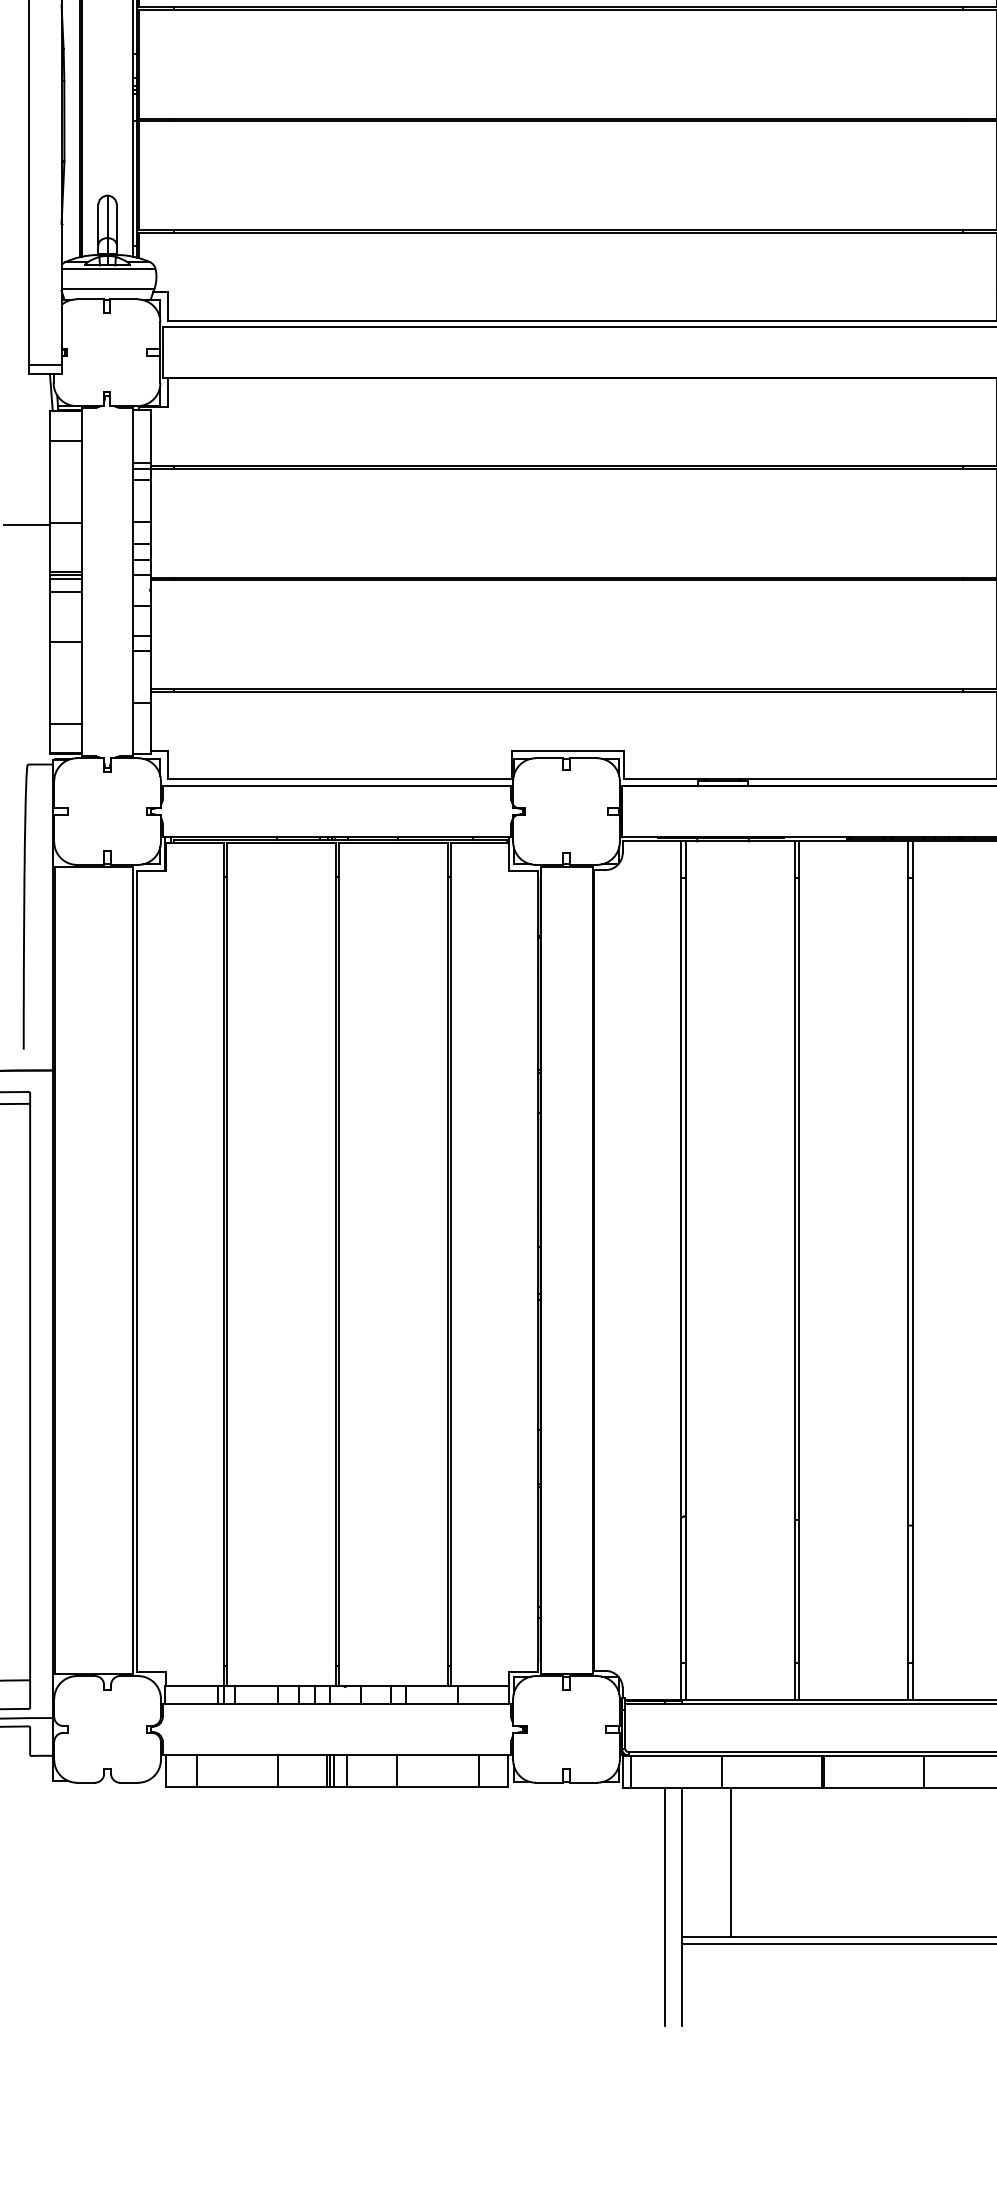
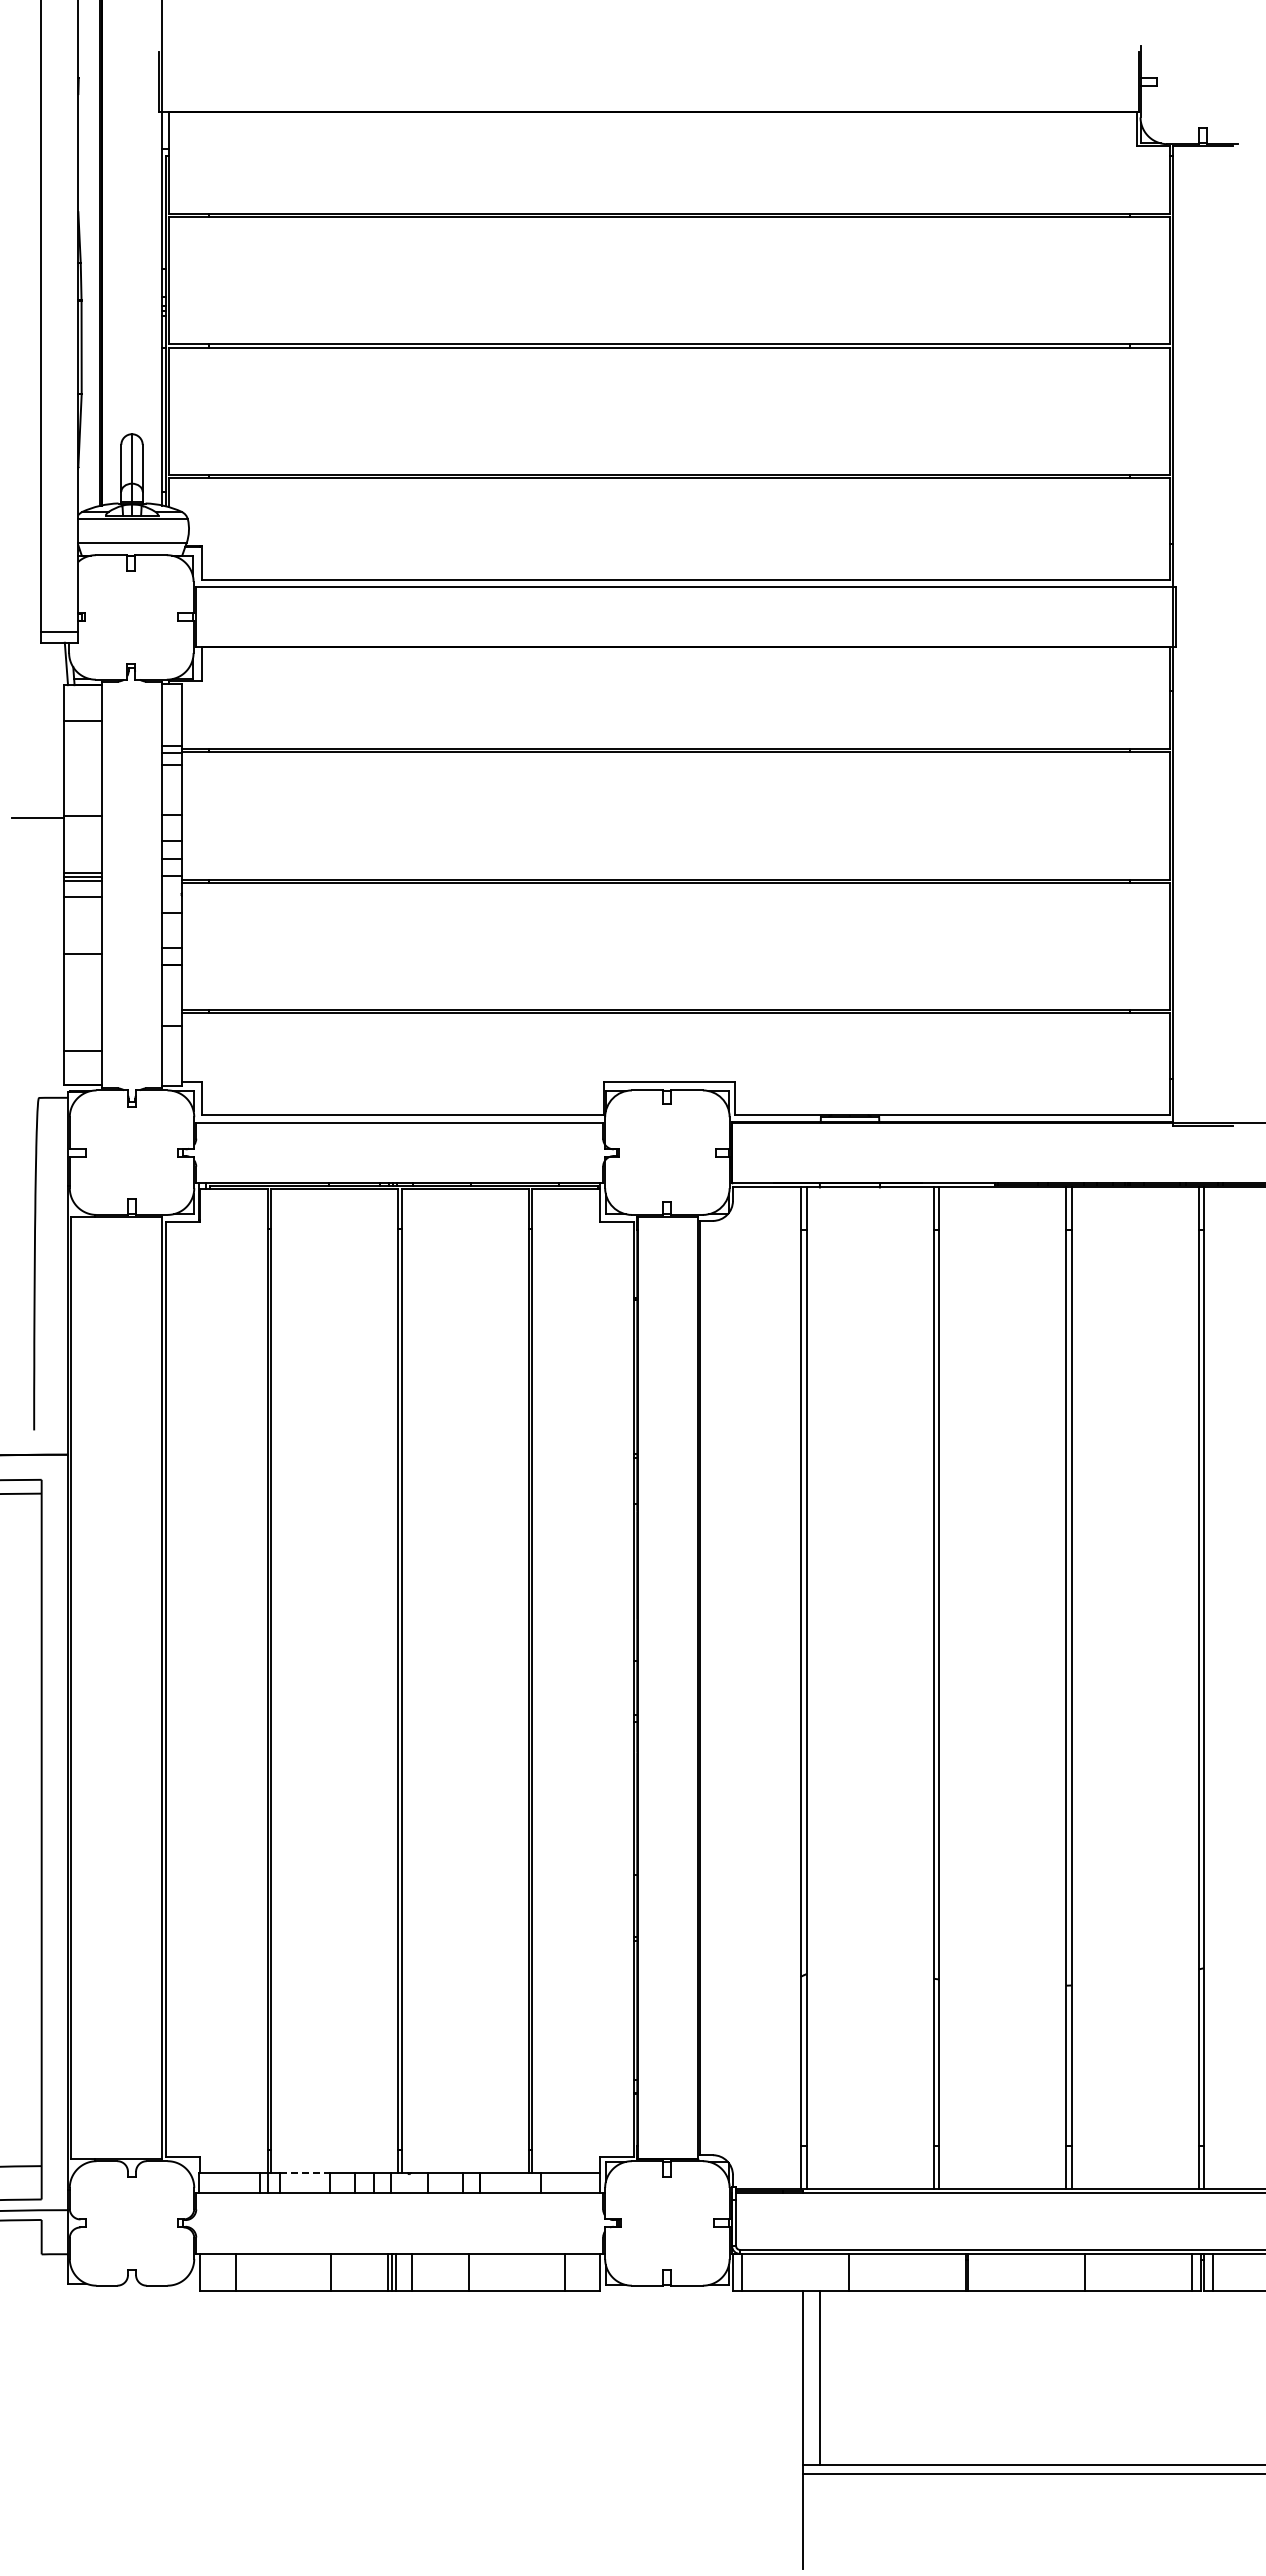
line: (256, 1686) -> (305, 2173), solid -> dashed
line: (730, 1862) -> (819, 2378), moved
line: (665, 1906) -> (782, 2430), removed

